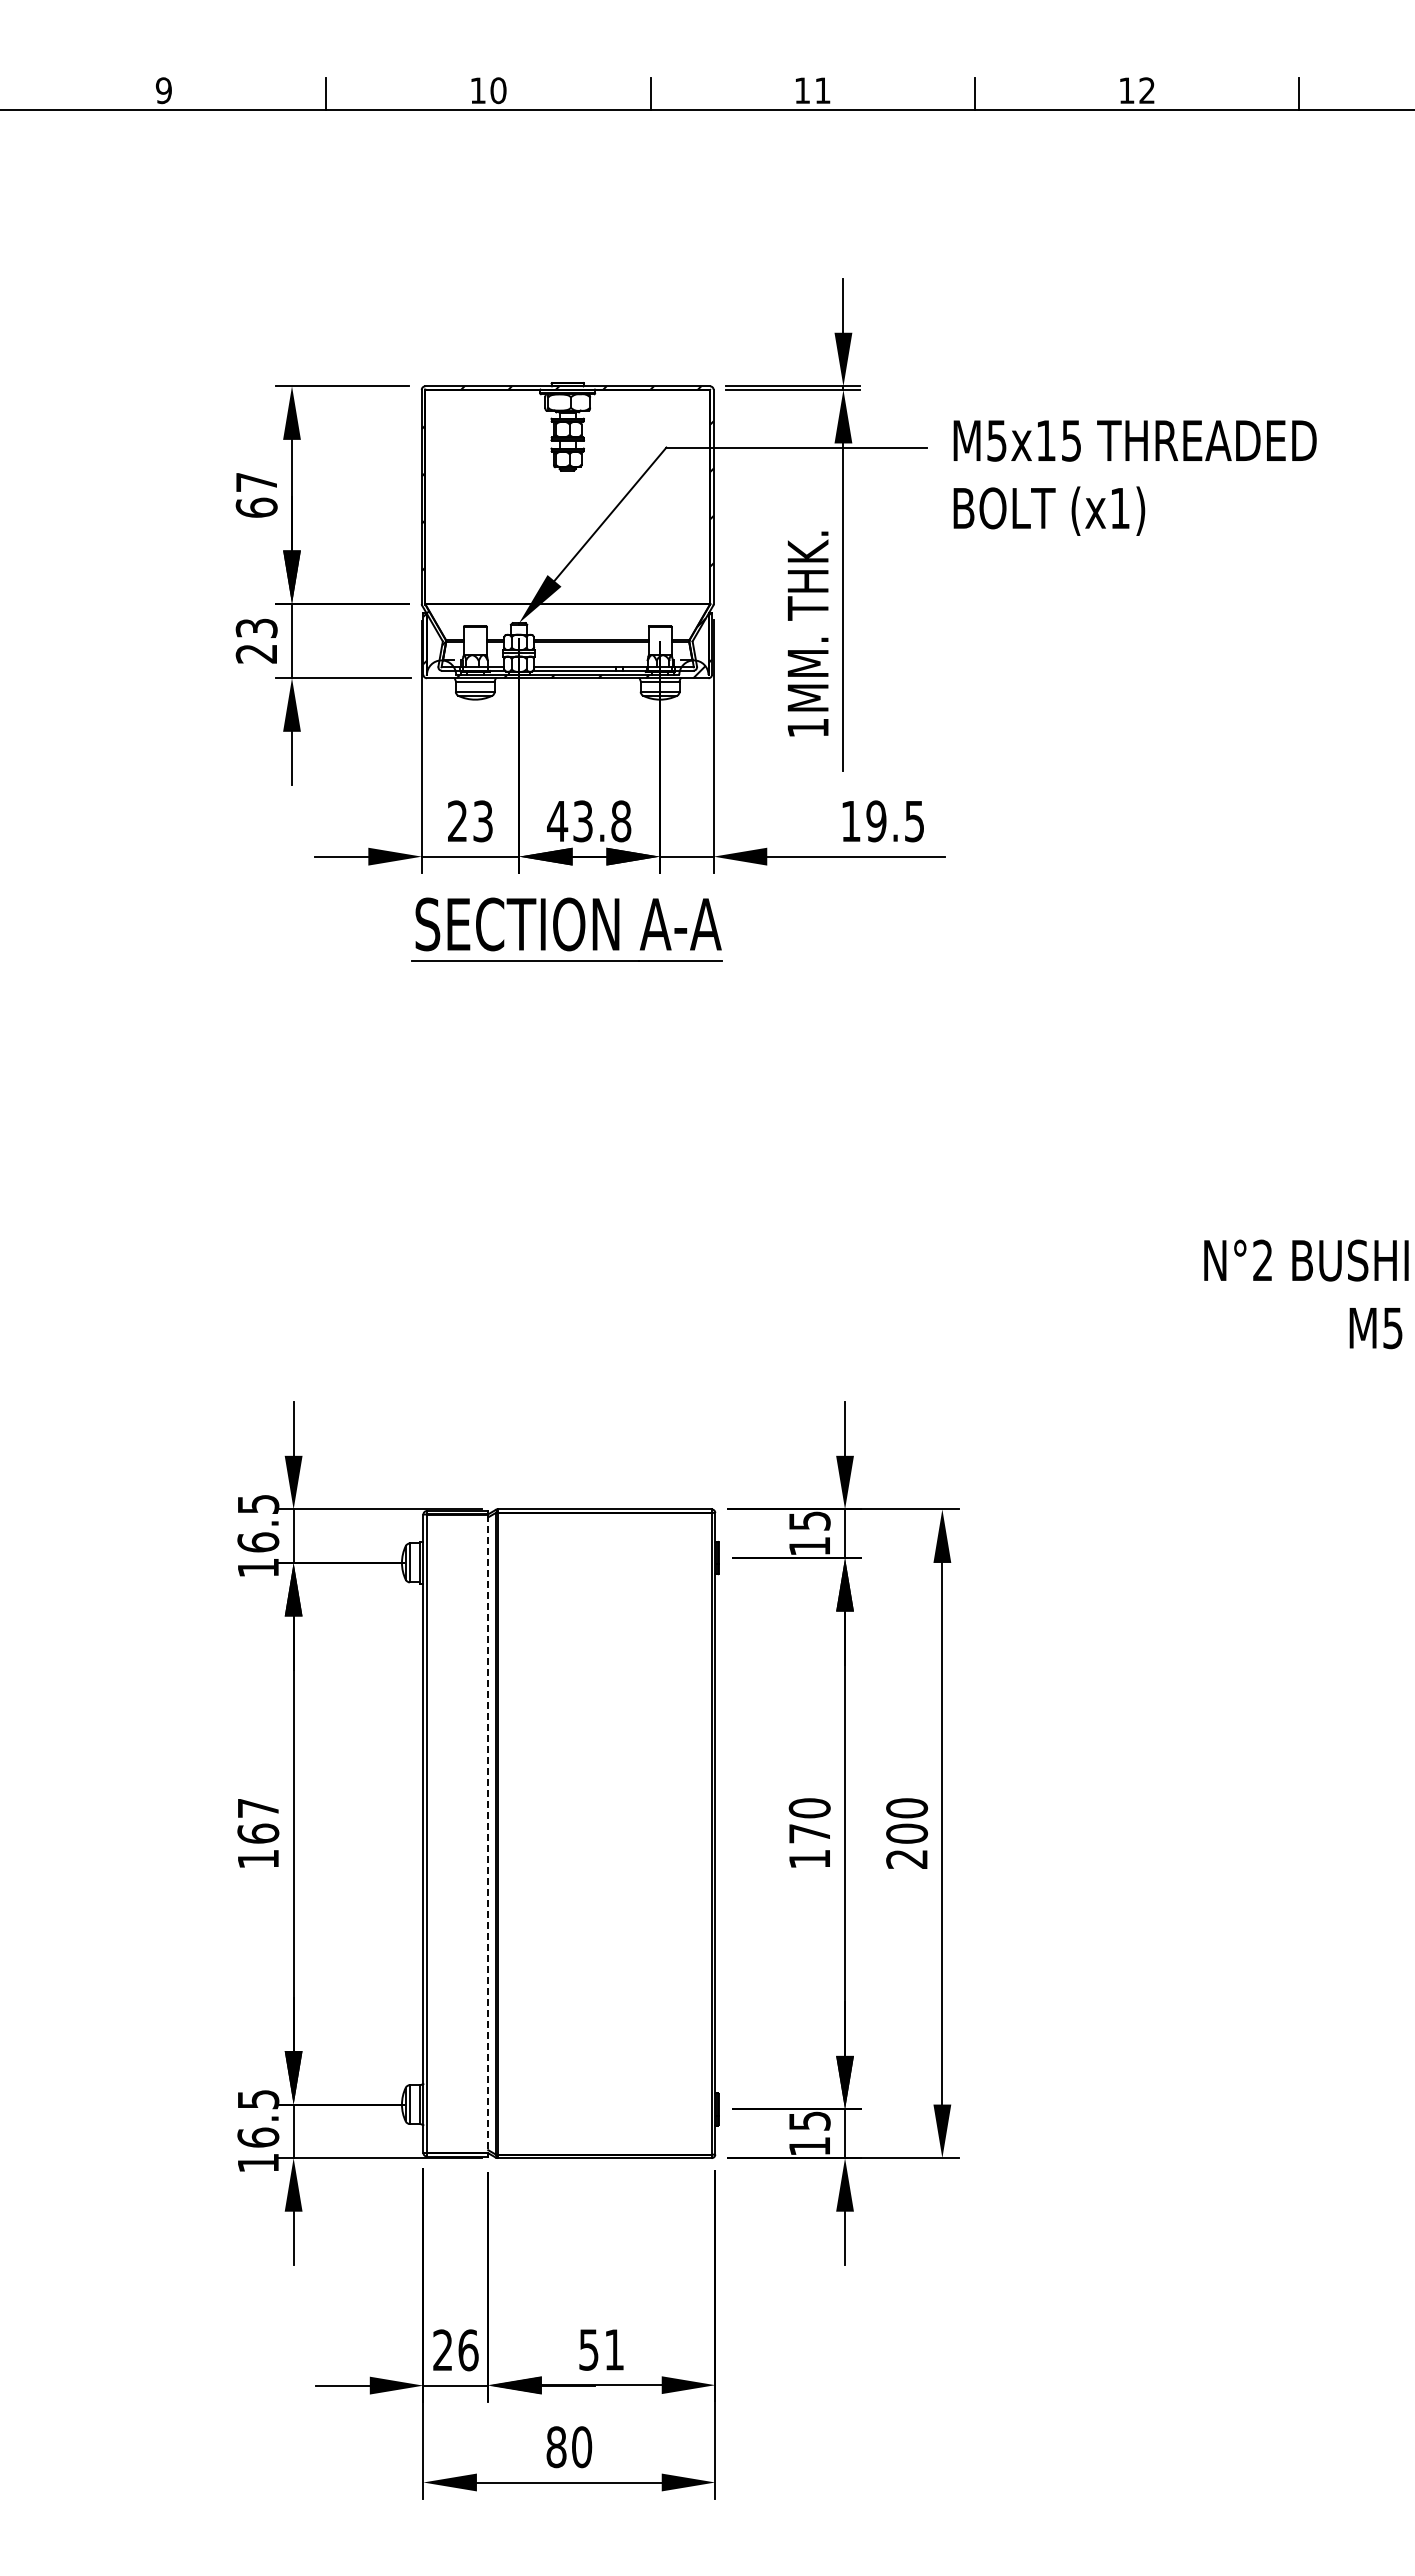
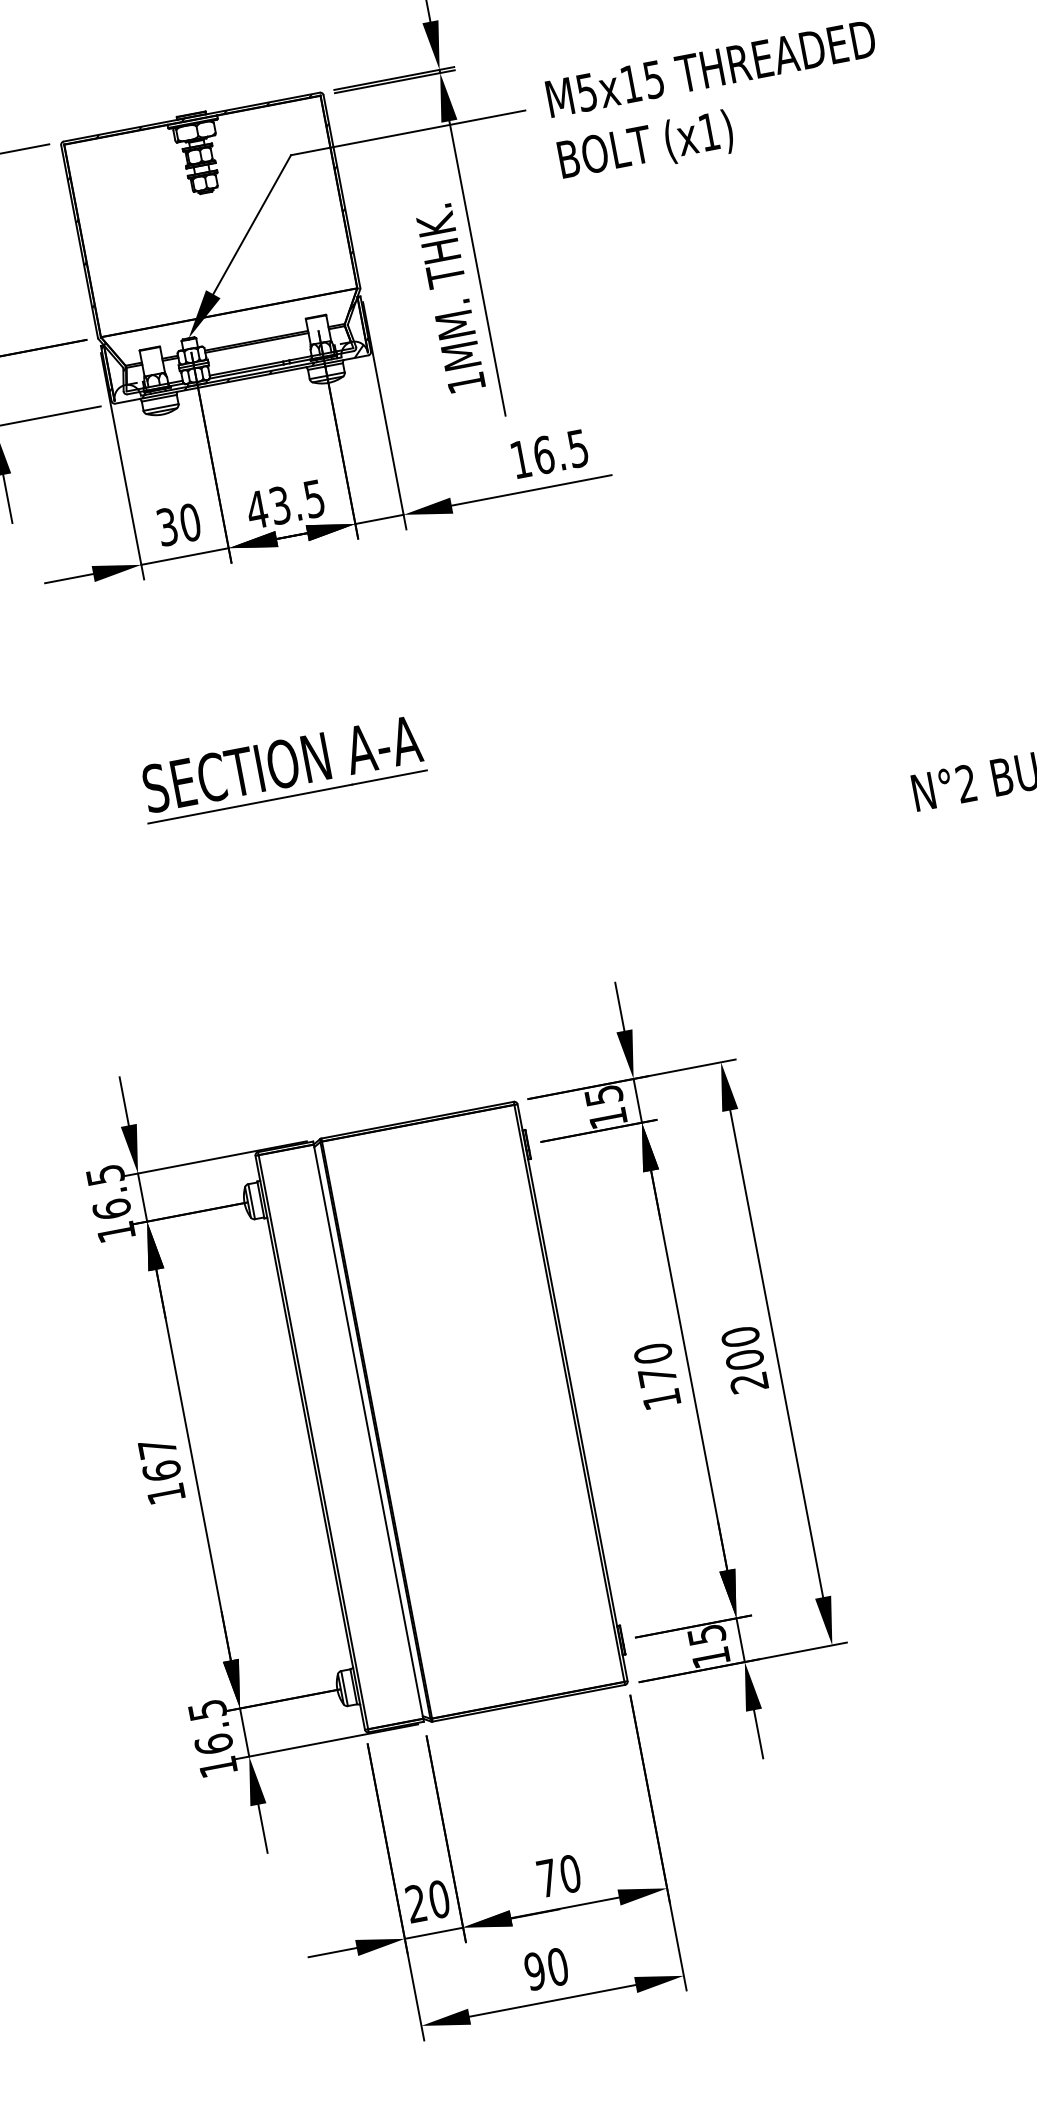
text: (470, 821) -> (179, 524), 23 -> 30
text: (621, 821) -> (314, 499), 43.8 -> 43.5
text: (876, 821) -> (543, 455), 19.5 -> 16.5
part: (566, 929) -> (281, 768), moved
line: (488, 1834) -> (368, 1432), dashed -> solid
text: (601, 2349) -> (558, 1875), 51 -> 70
text: (468, 2350) -> (439, 1899), 26 -> 20
text: (556, 2447) -> (535, 1971), 80 -> 90

